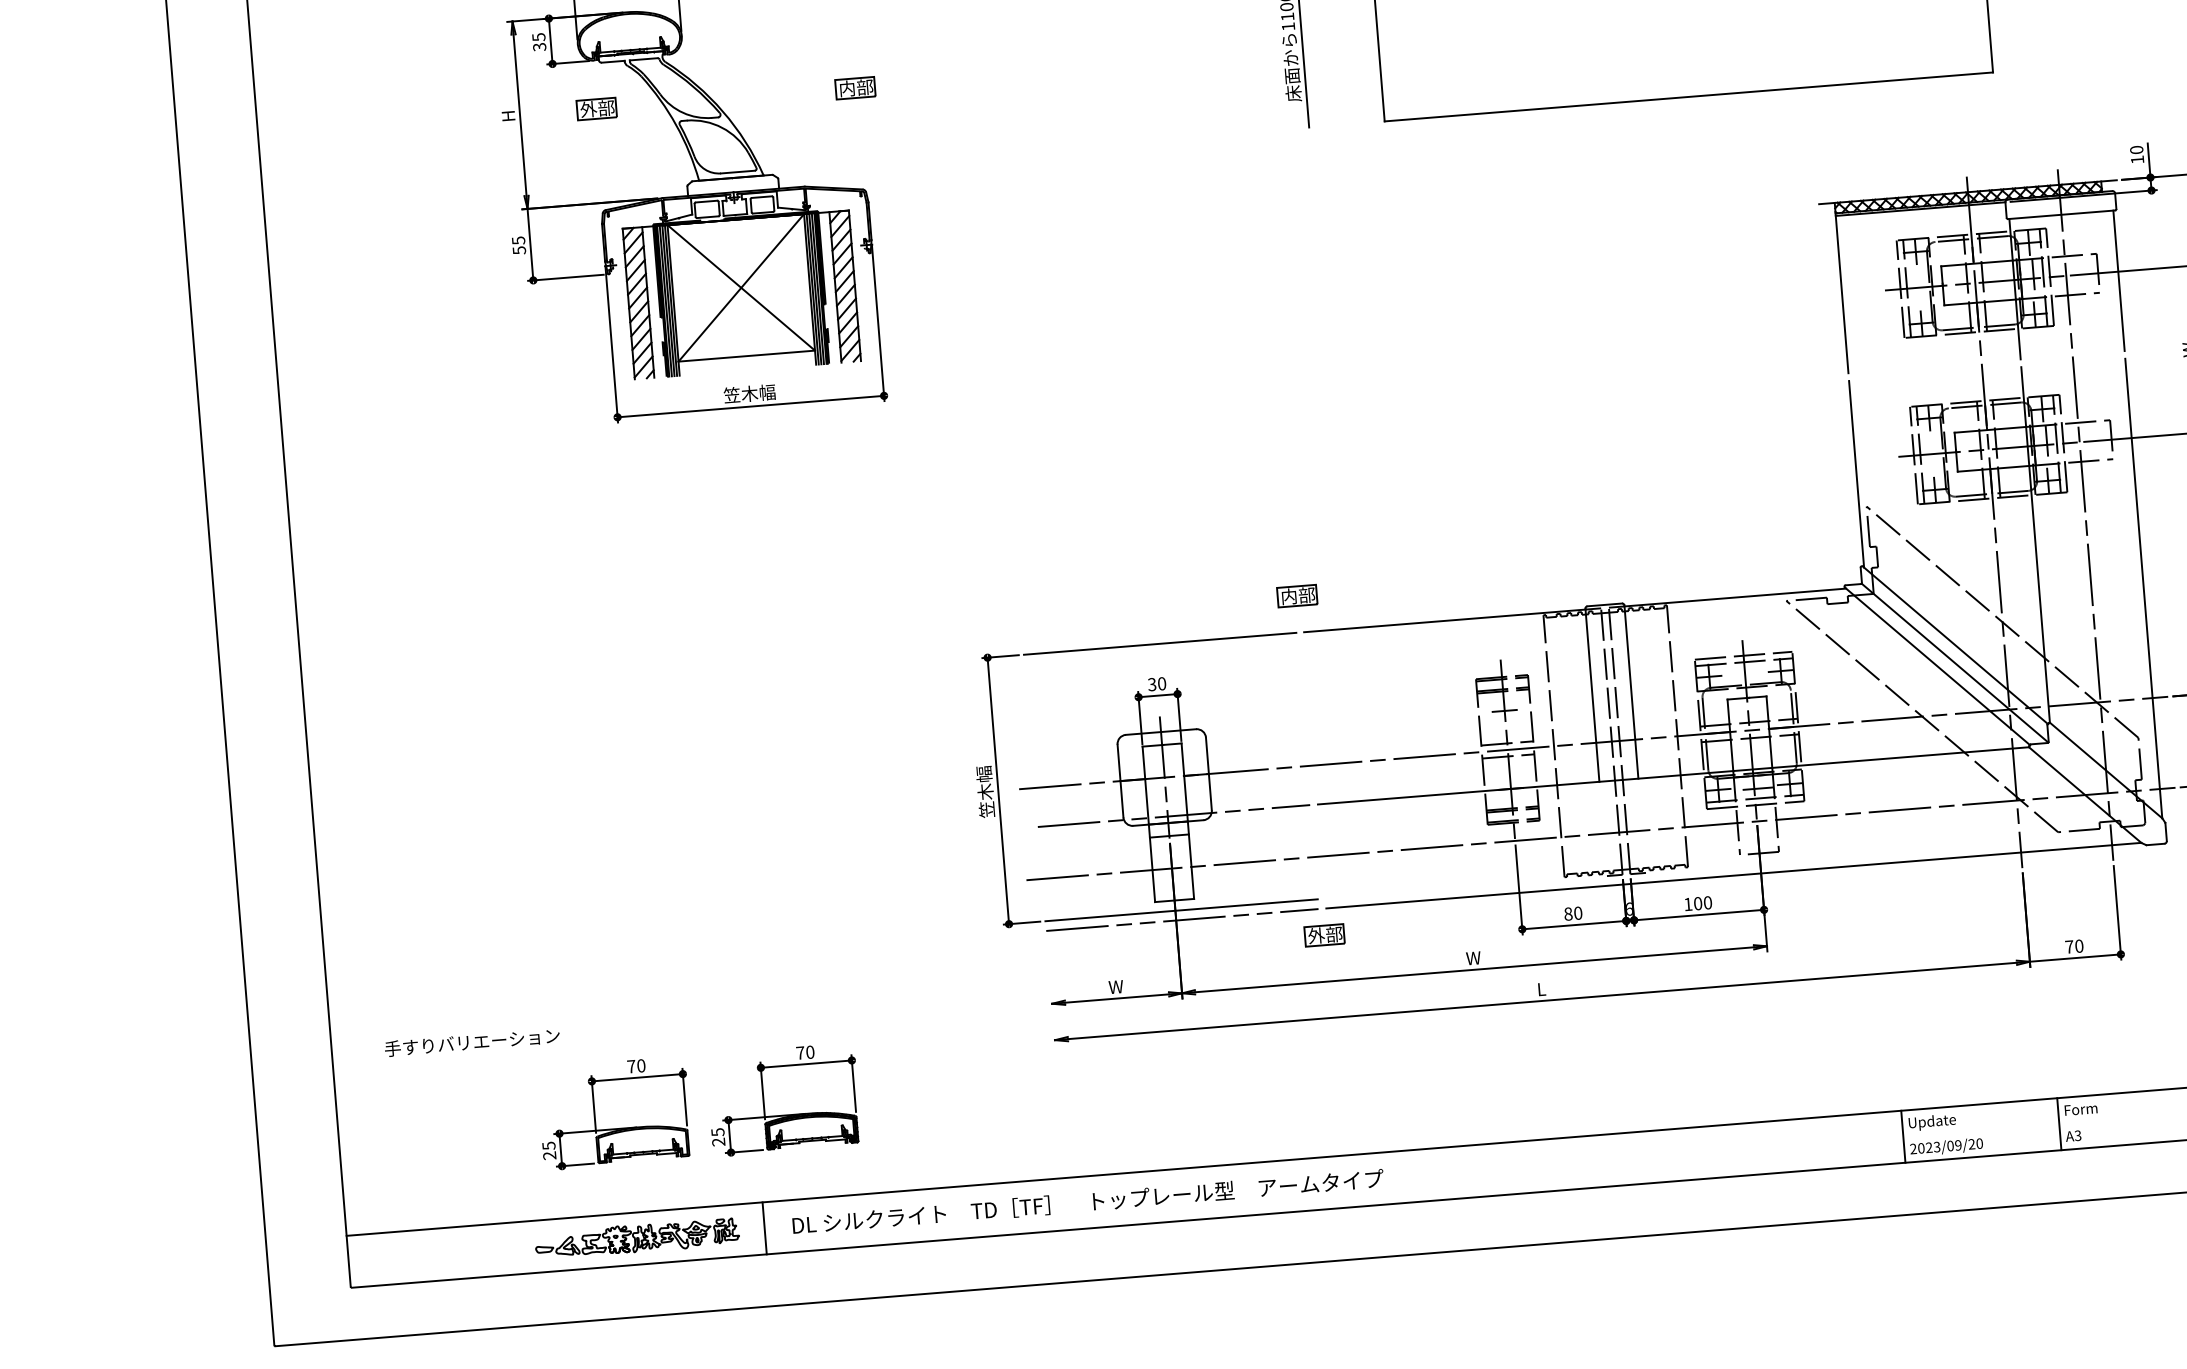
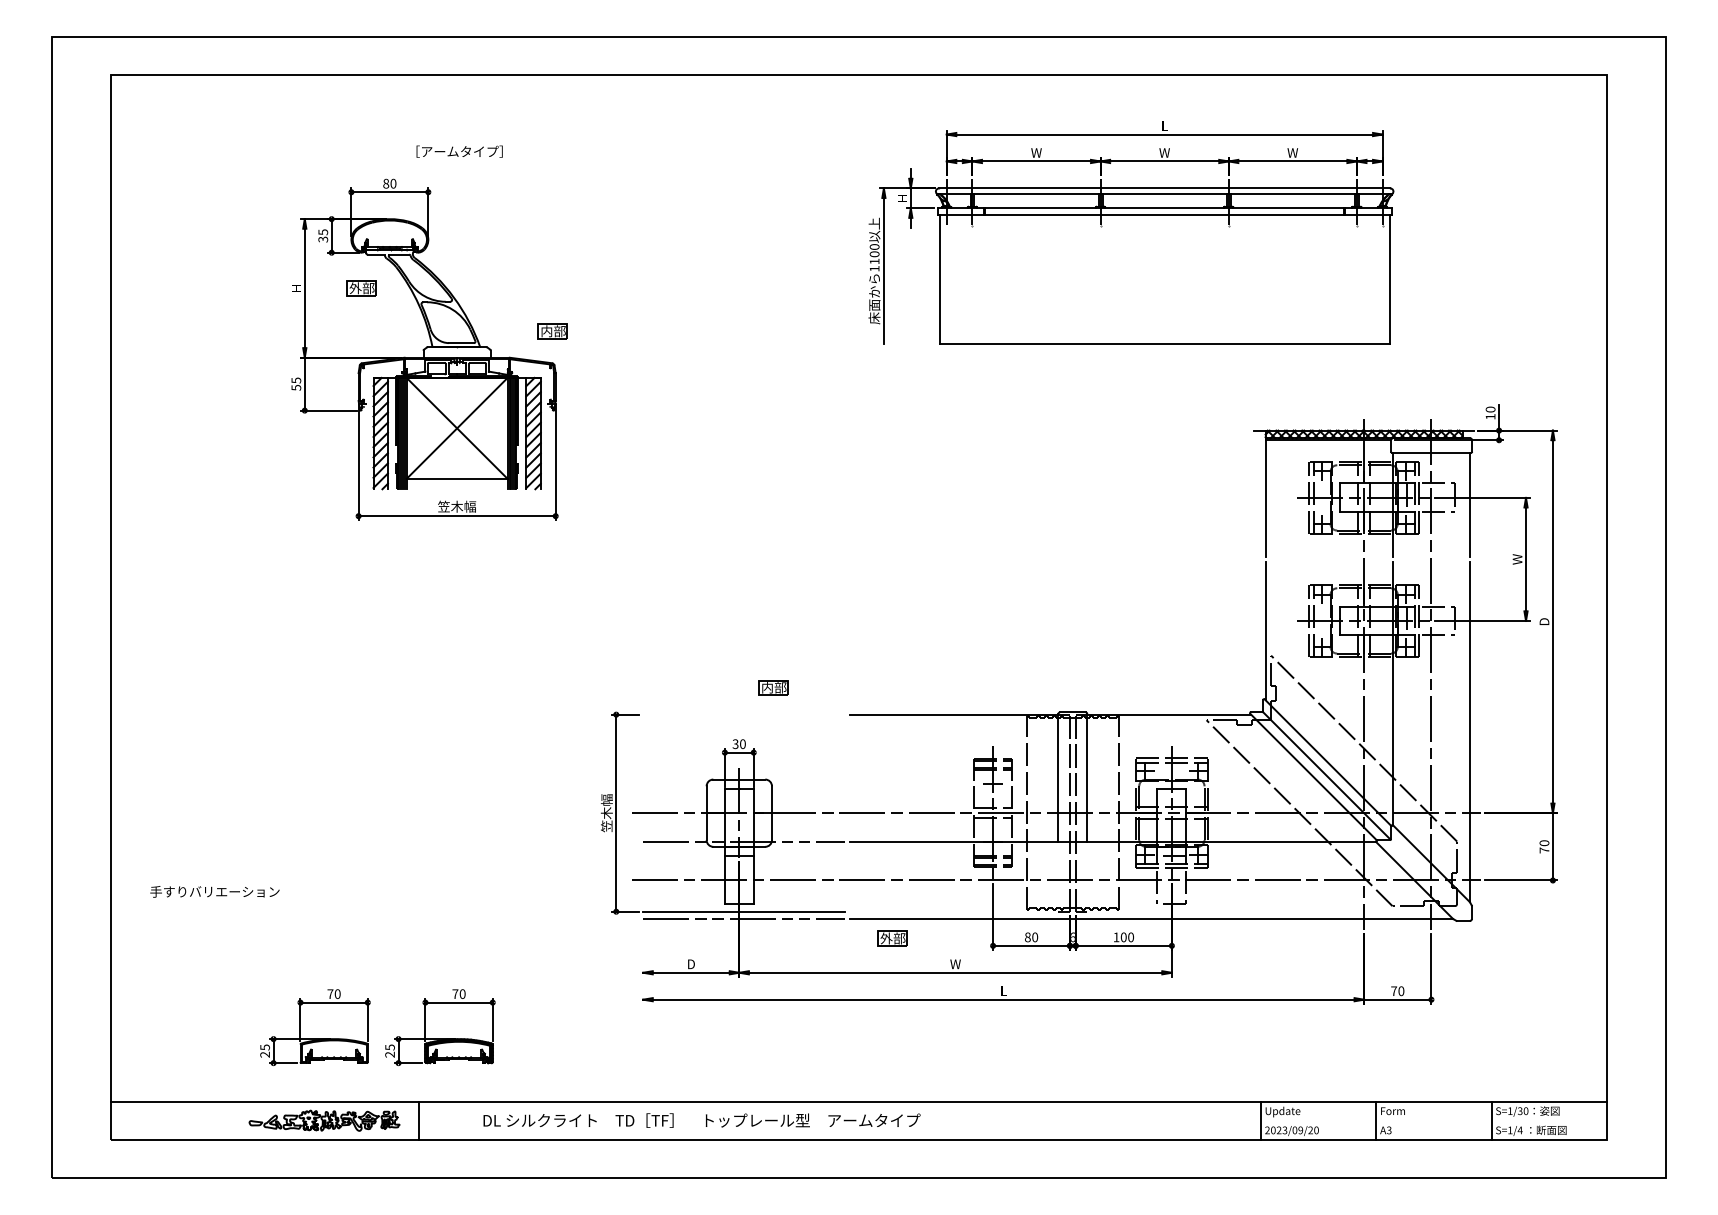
part: (854, 88) -> (552, 331), moved
part: (1297, 595) -> (773, 687), moved
line: (1159, 643) -> (743, 714), removed
part: (1324, 935) -> (892, 938), moved
text: (1116, 987) -> (691, 964), W -> D
text: (471, 1041) -> (214, 891), moved
text: (1087, 1201) -> (701, 1120), moved

